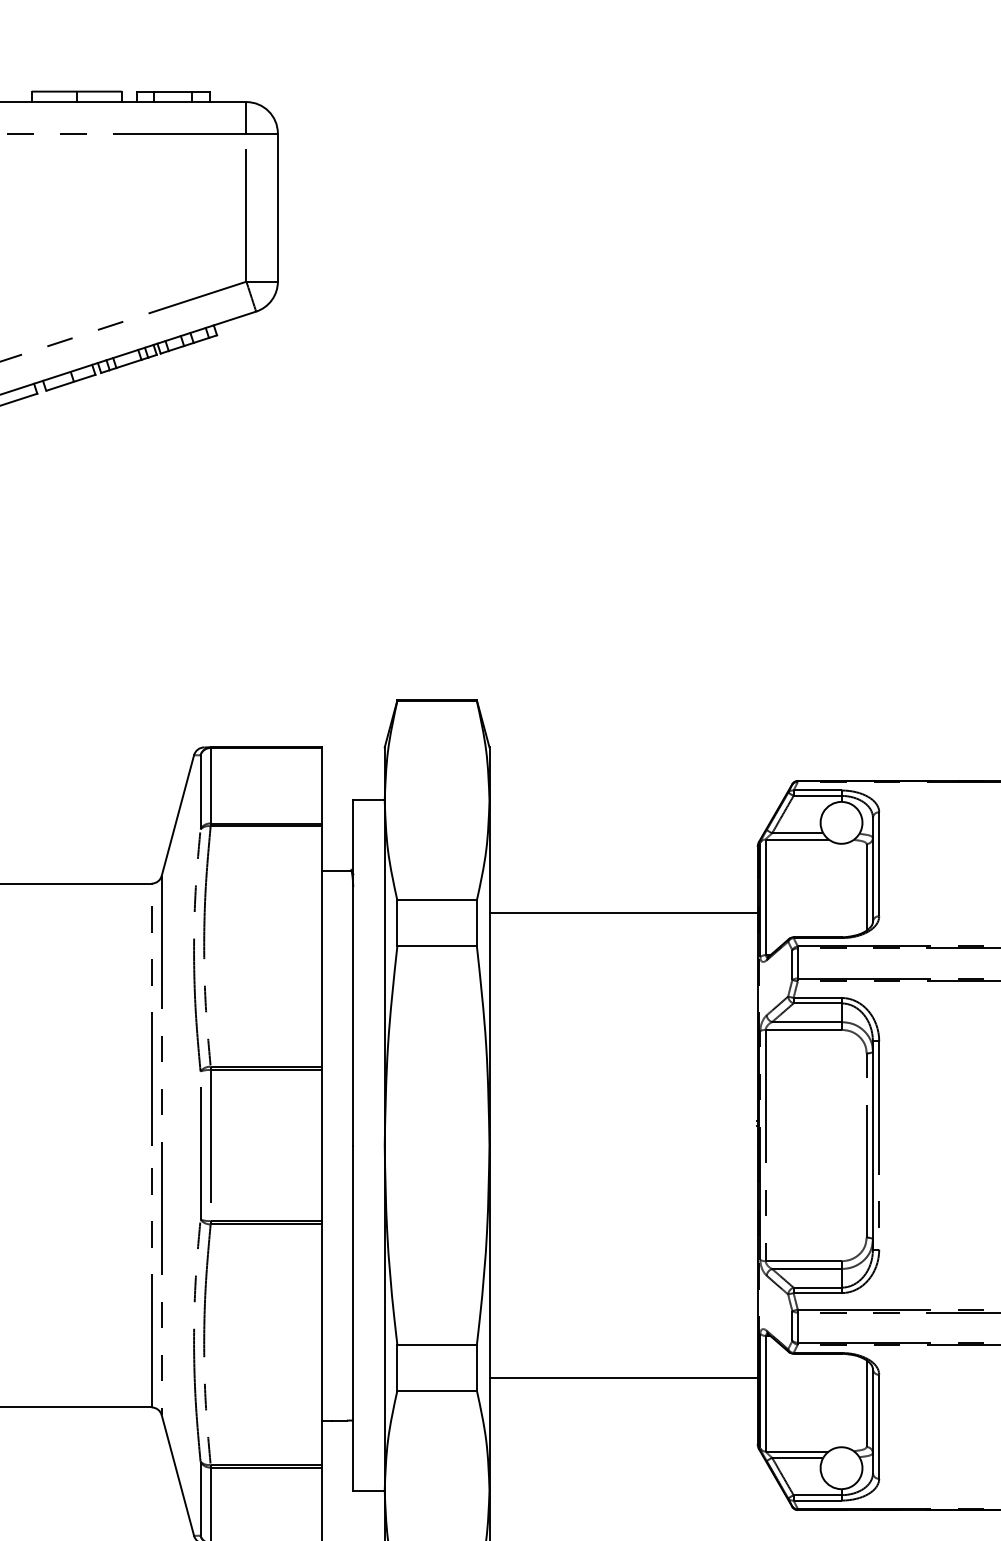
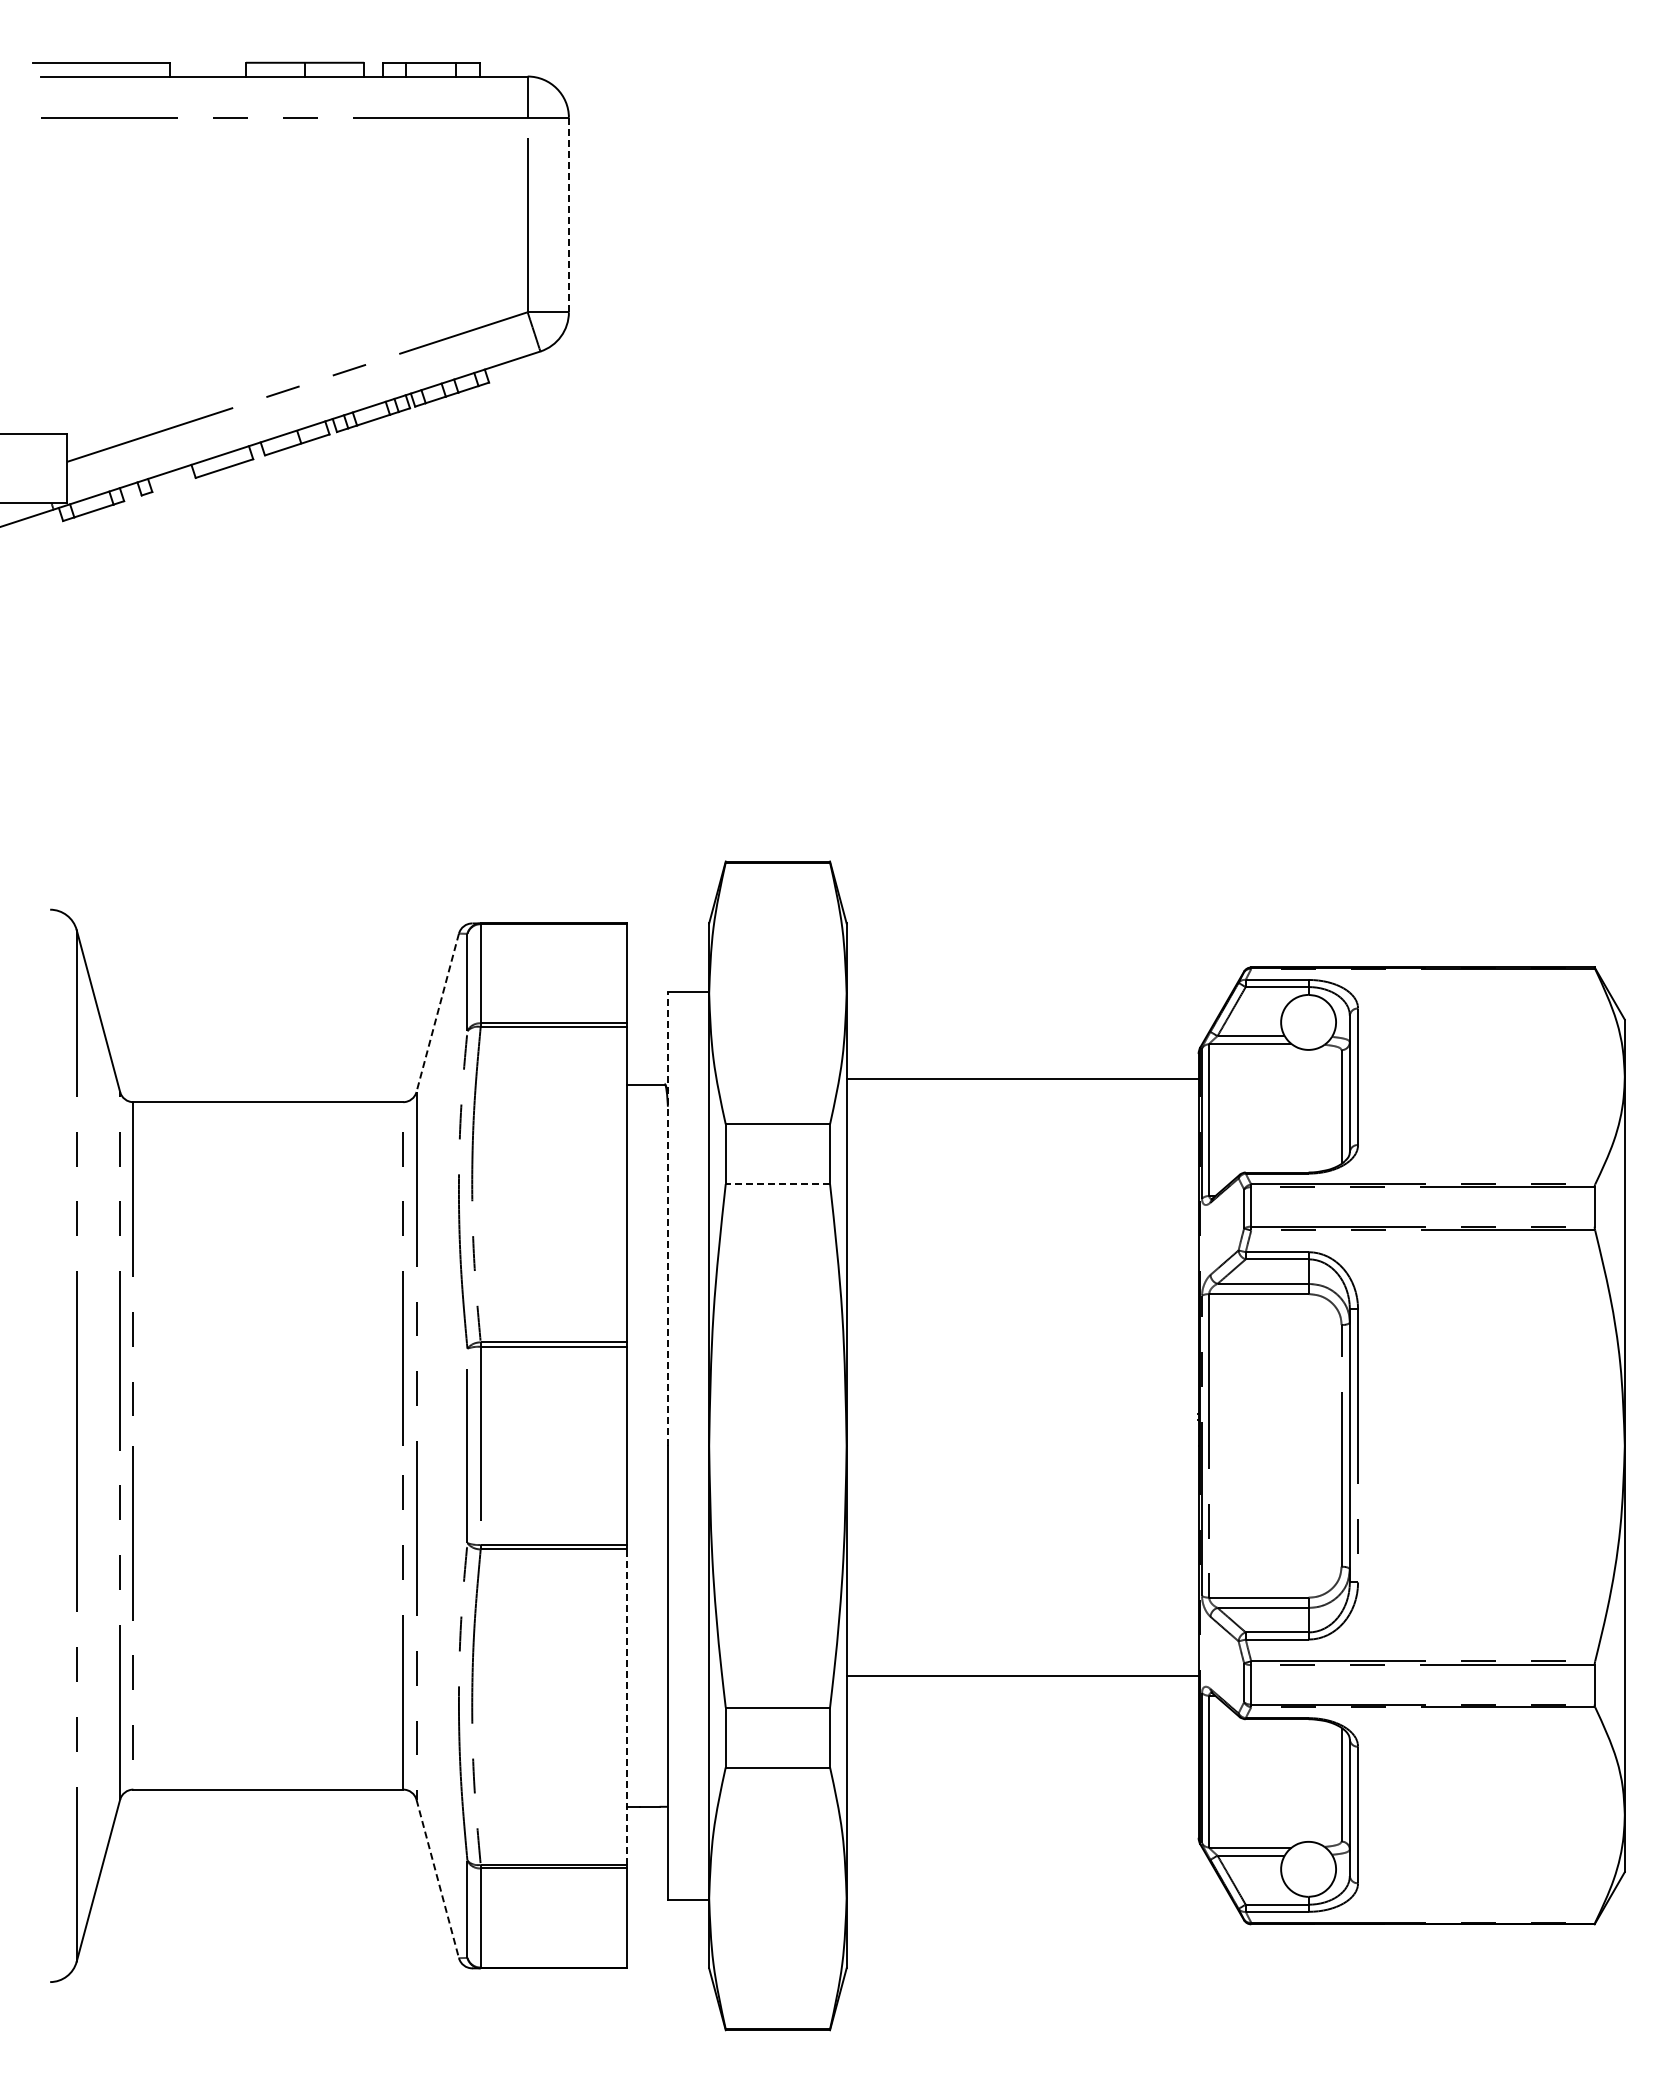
line: (277, 207) -> (568, 215), solid -> dashed
line: (177, 815) -> (437, 1012), solid -> dashed
line: (623, 912) -> (1022, 1078), moved
line: (436, 946) -> (777, 1184), solid -> dashed
line: (352, 973) -> (667, 1219), solid -> dashed
line: (321, 1344) -> (626, 1707), solid -> dashed
line: (623, 1378) -> (1022, 1676), moved
line: (177, 1475) -> (437, 1878), solid -> dashed

